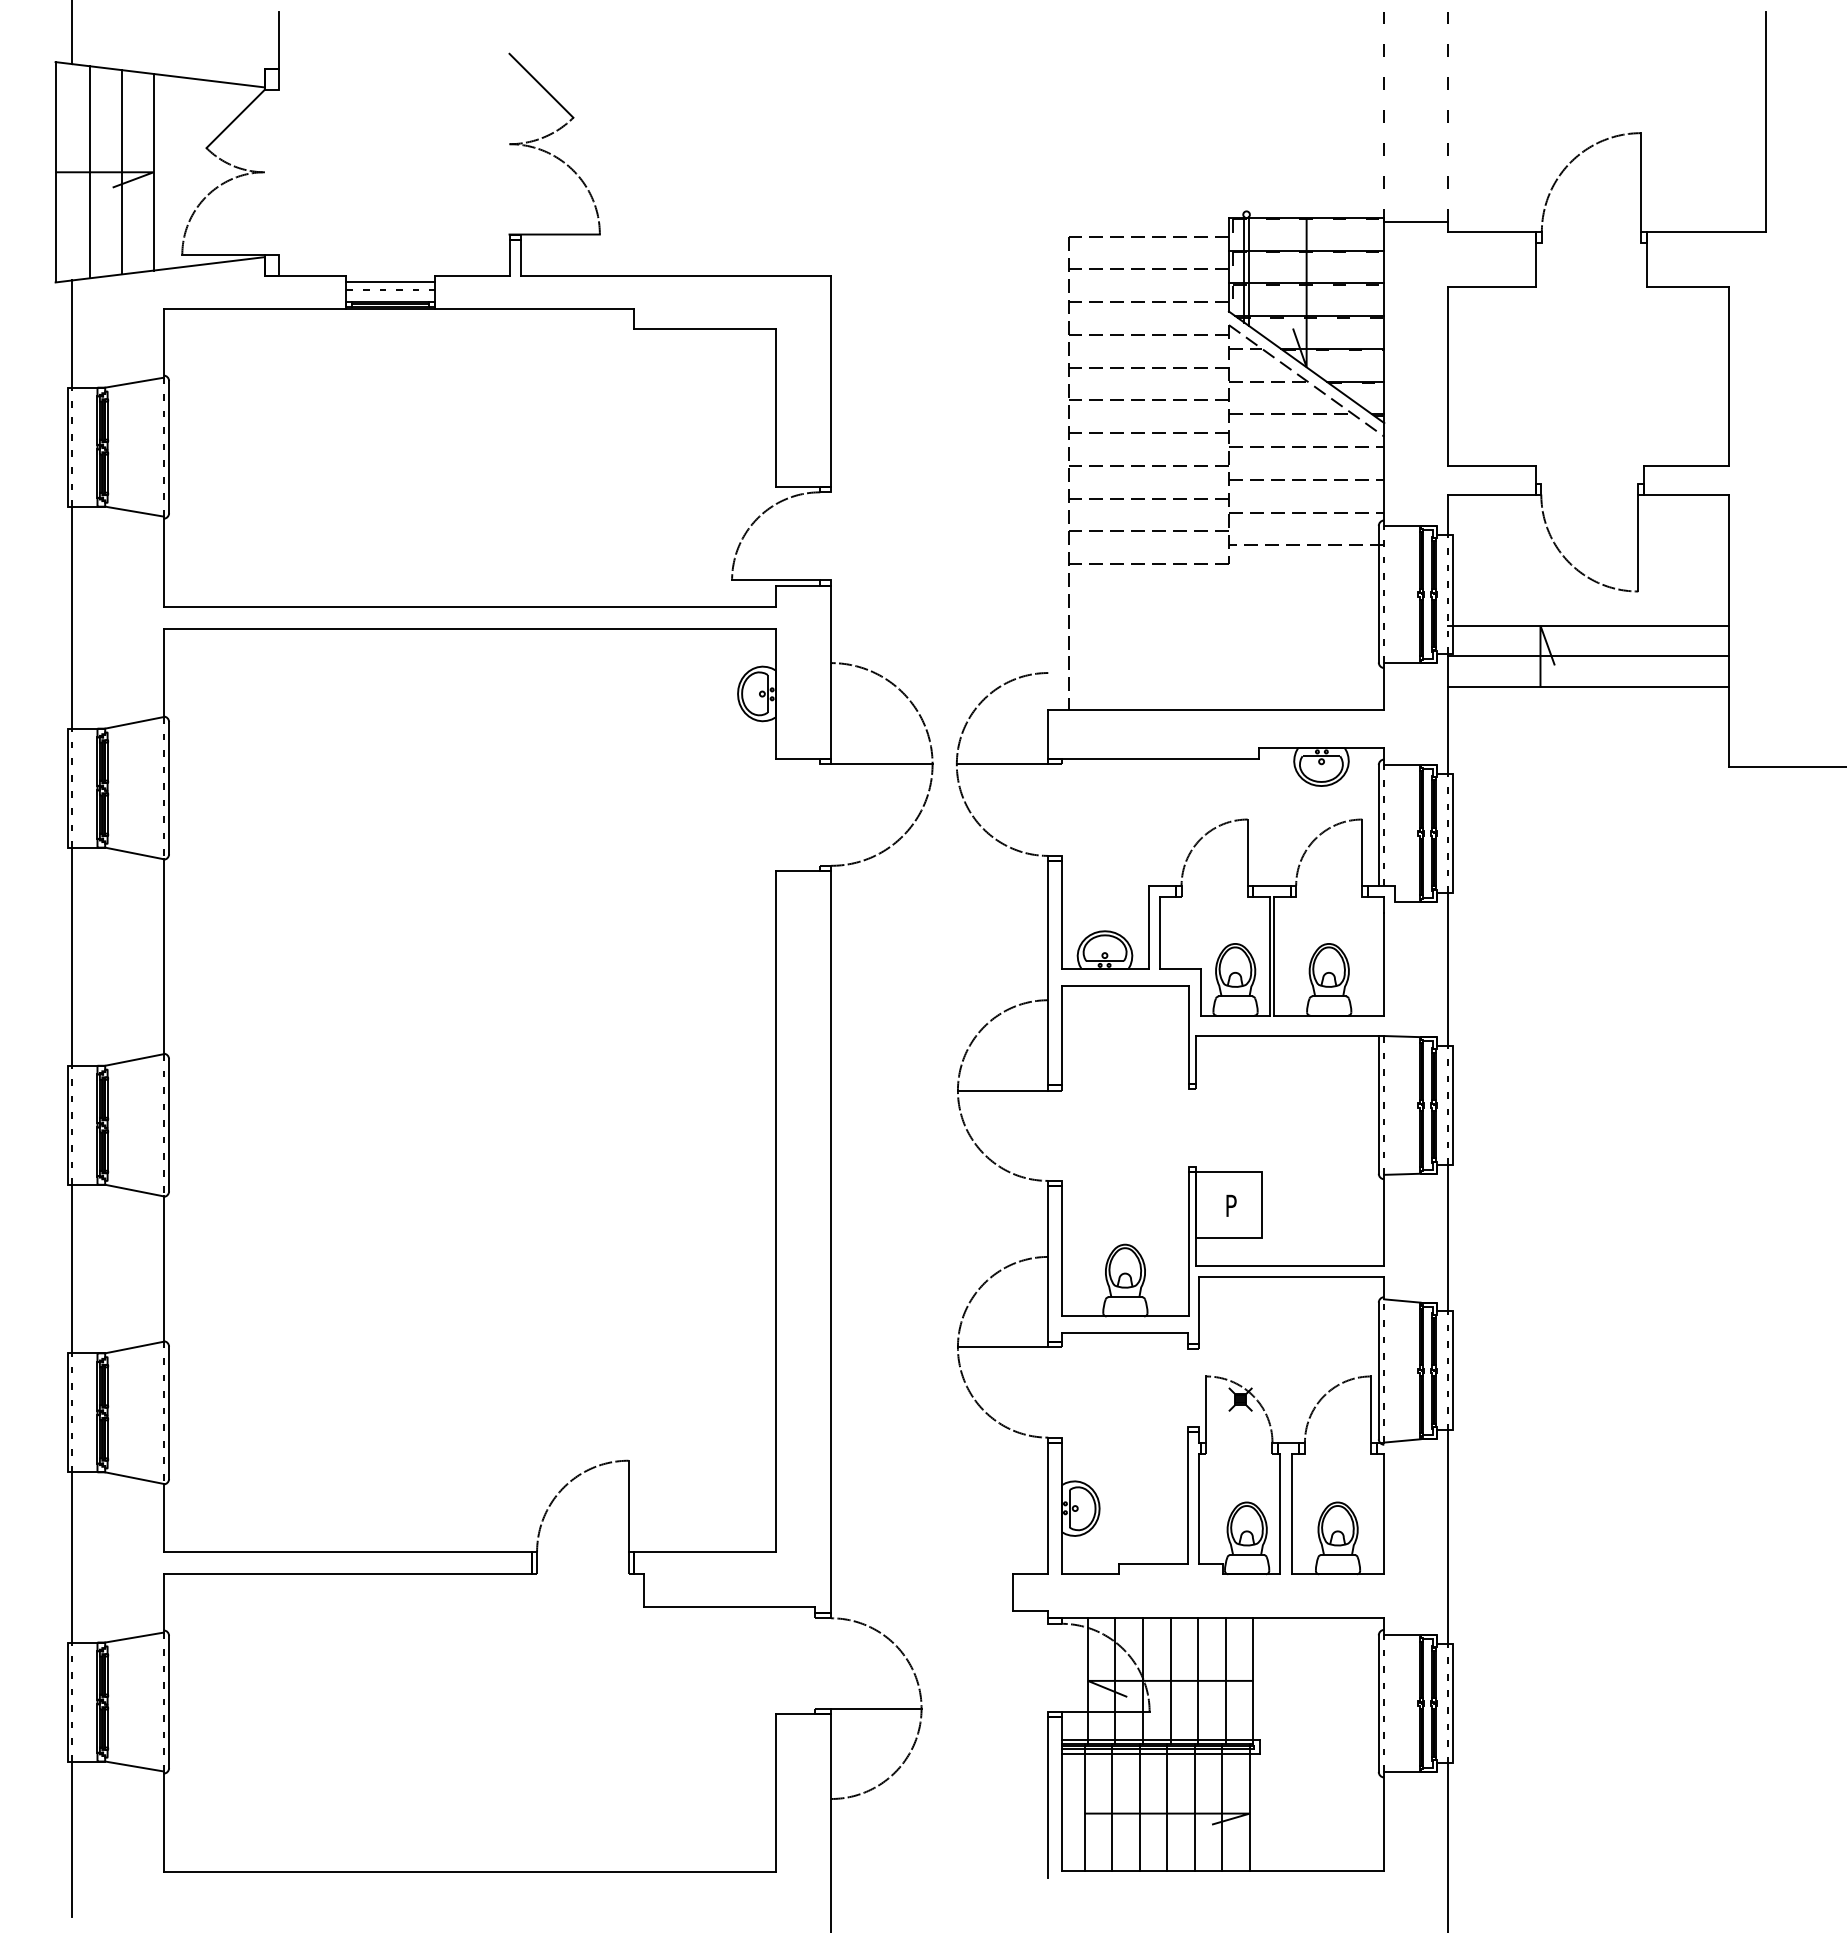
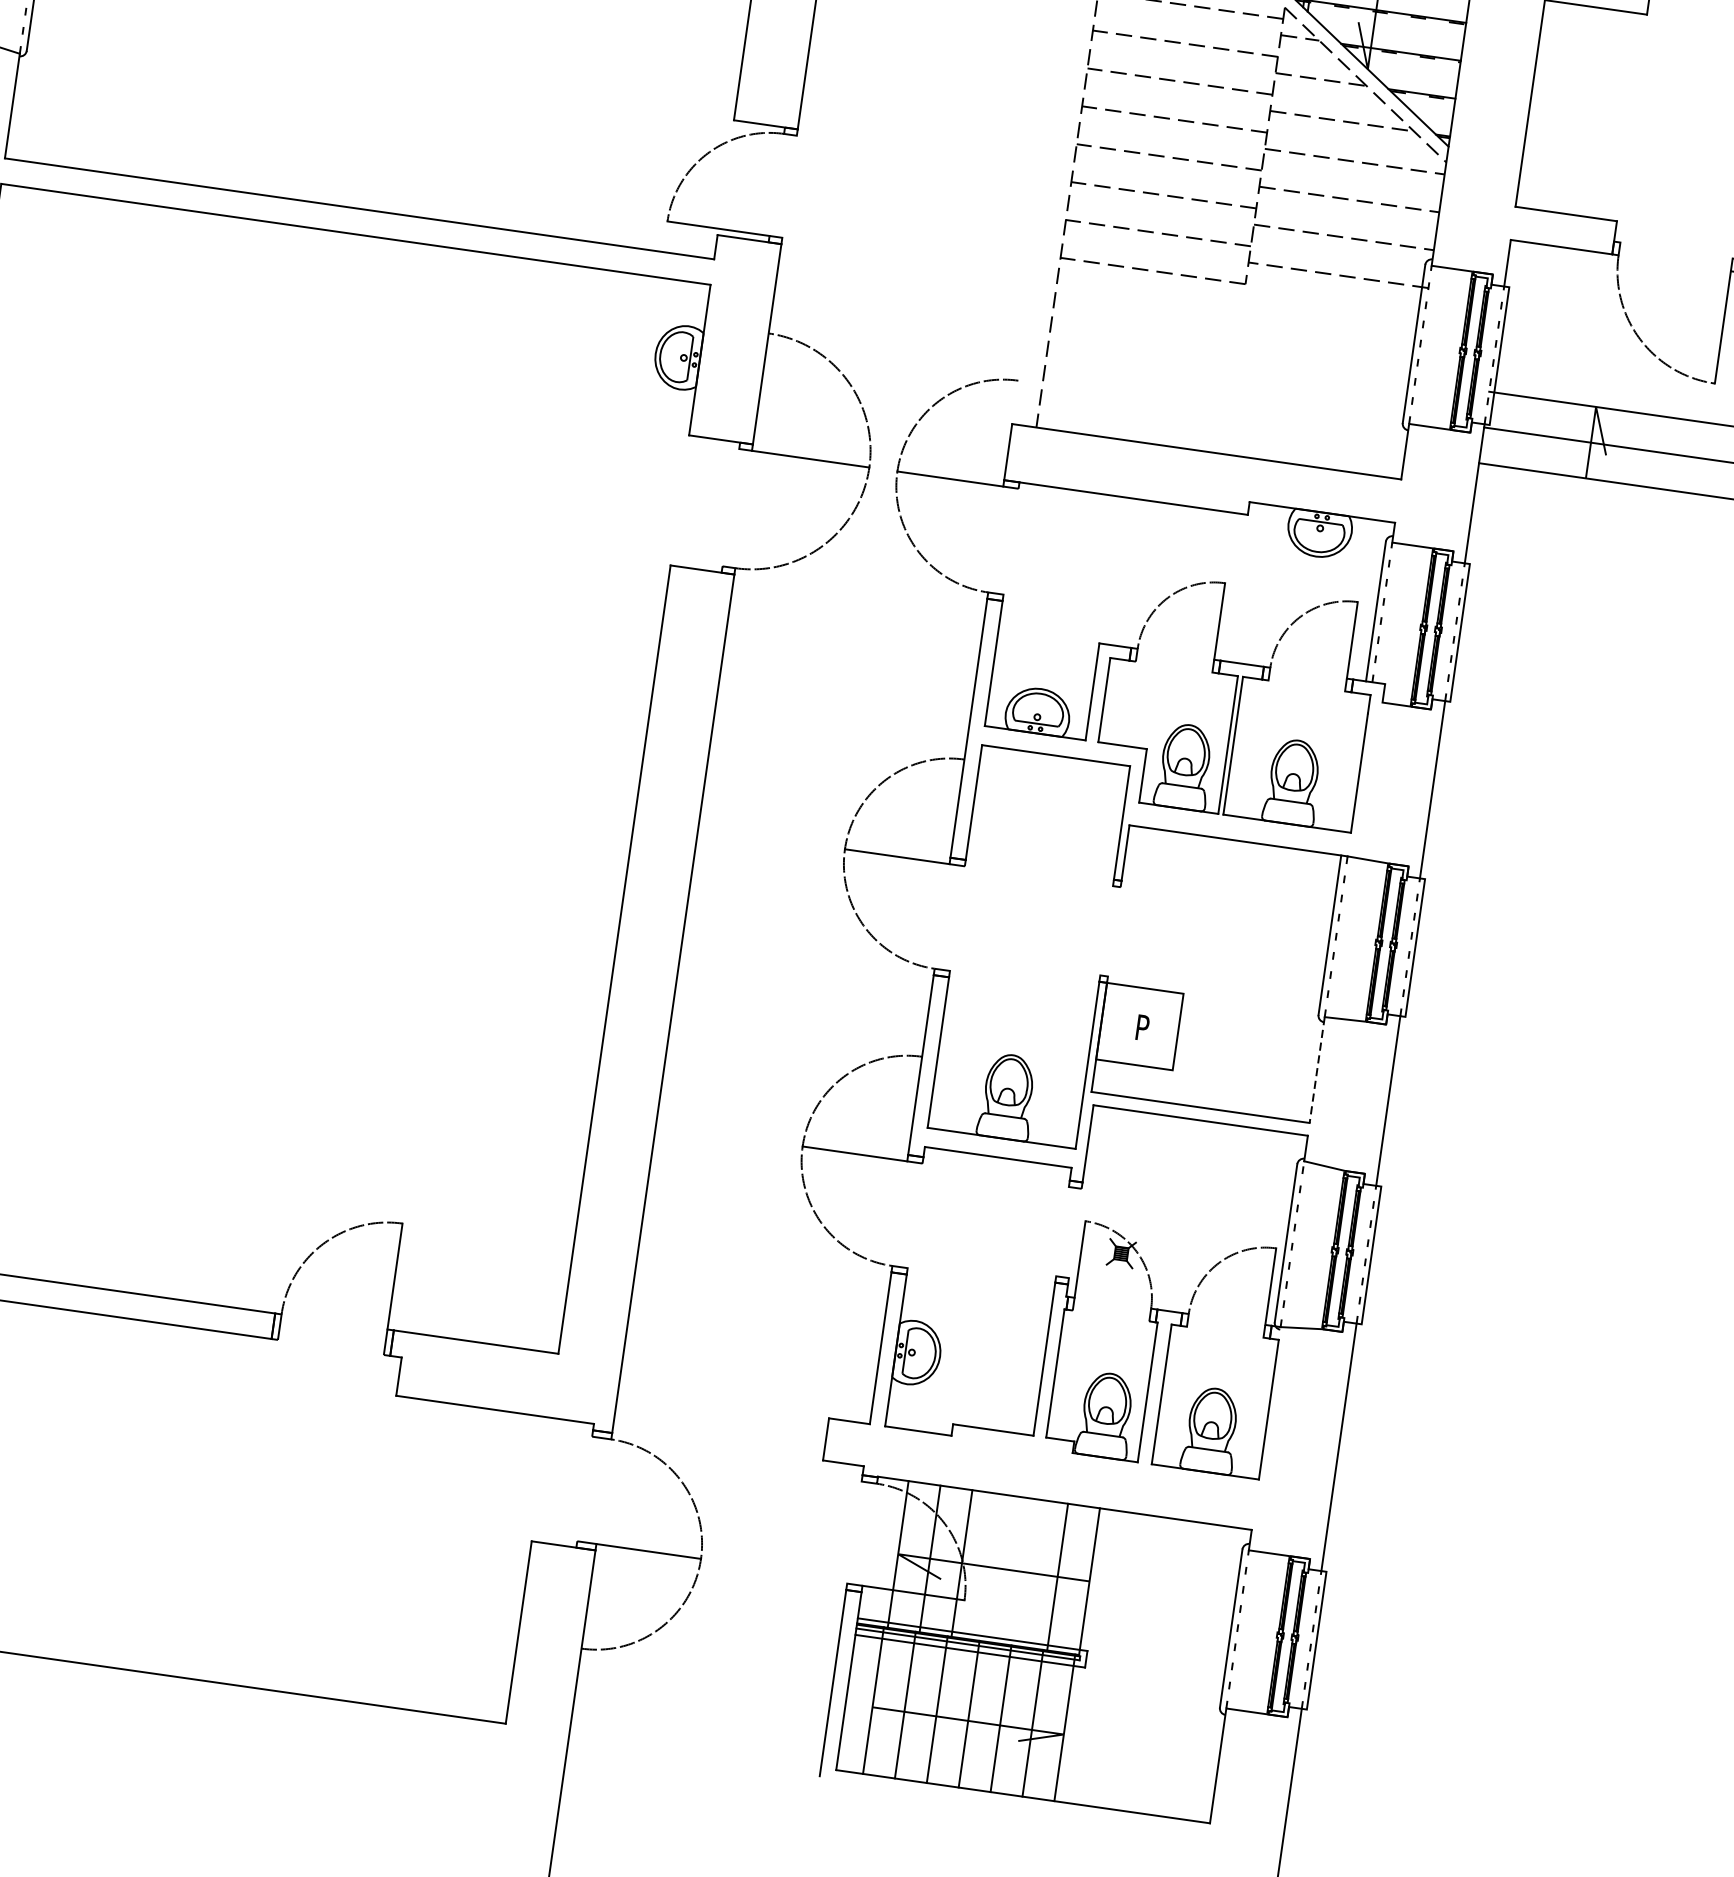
line: (1384, 1220) -> (1317, 1070), solid -> dashed
line: (1170, 1680) -> (993, 1567), removed
line: (1198, 1680) -> (1026, 1571), removed

